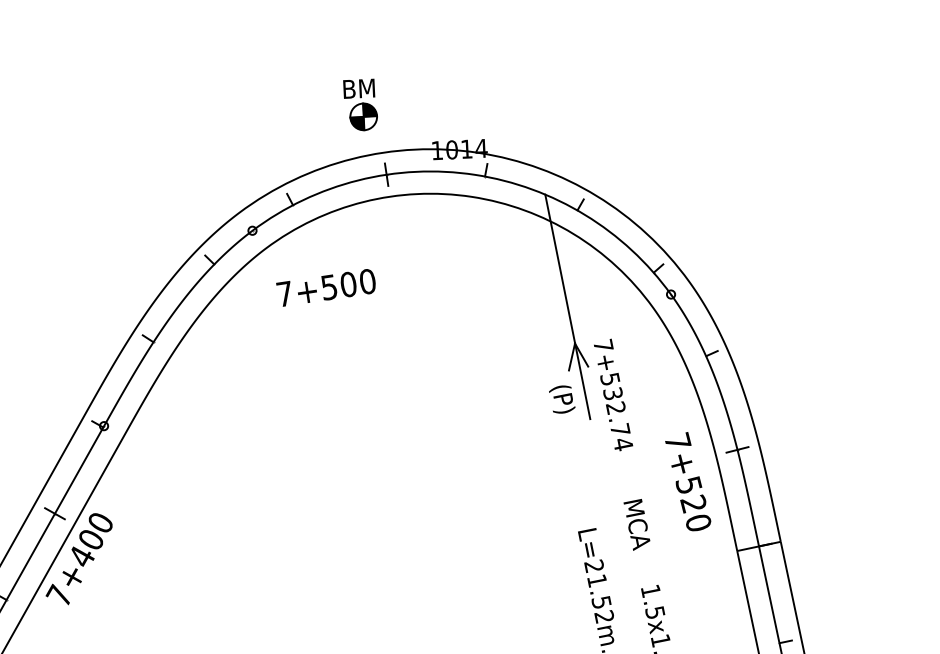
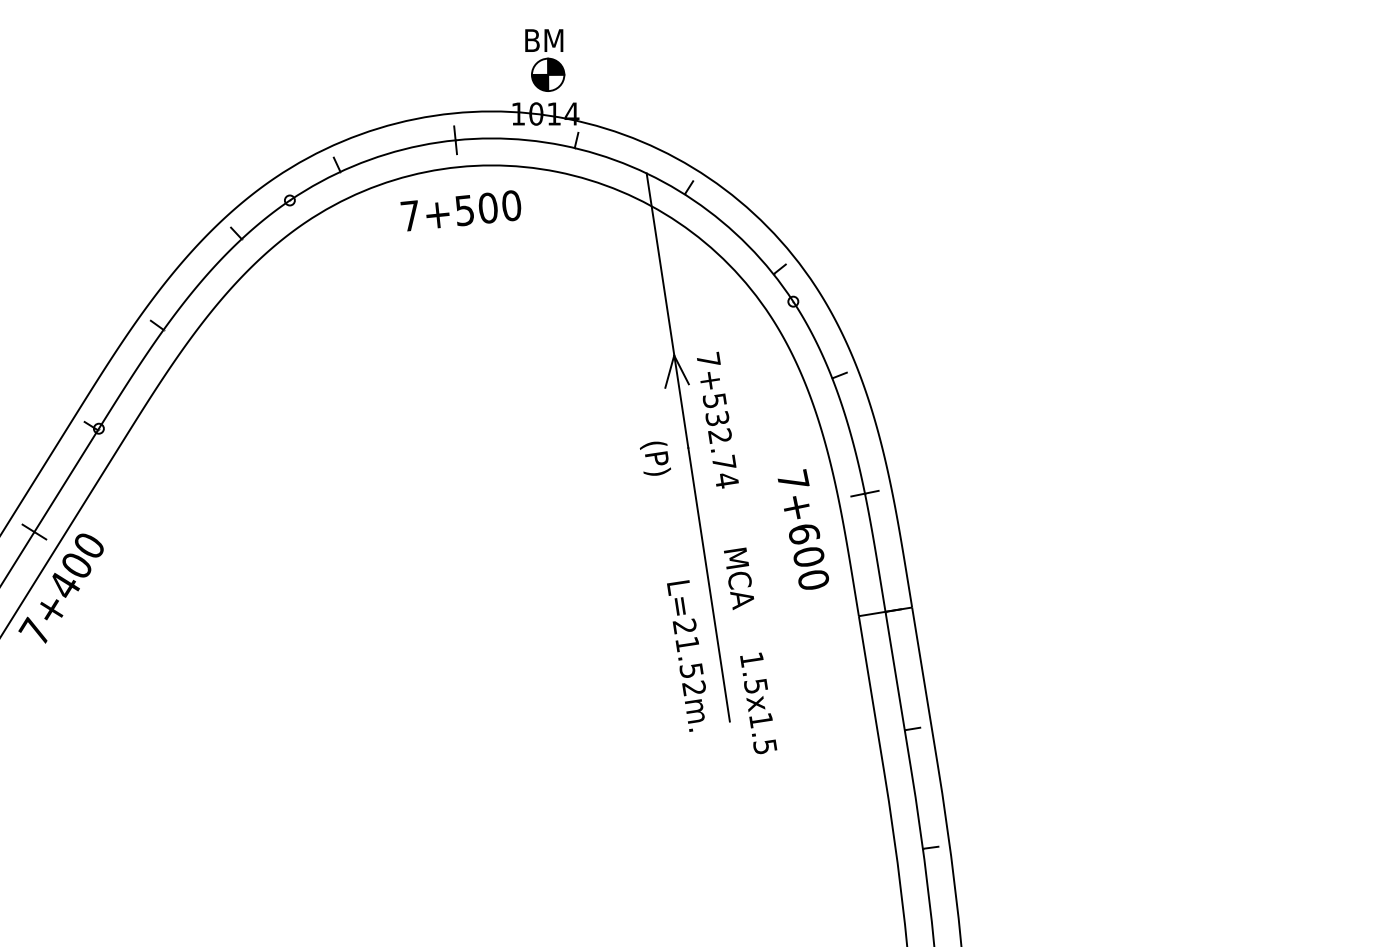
part: (360, 105) -> (545, 60), moved
text: (325, 287) -> (460, 210), moved
text: (562, 399) -> (655, 458), moved
text: (691, 494) -> (806, 545), 7+520 -> 7+600
line: (612, 530) -> (708, 584), added

